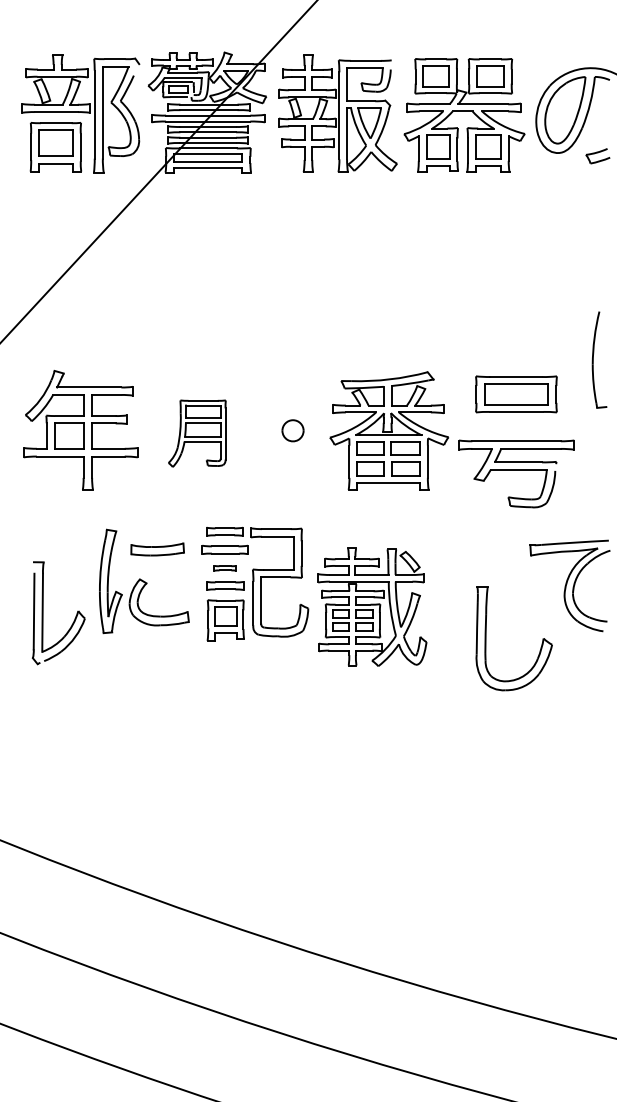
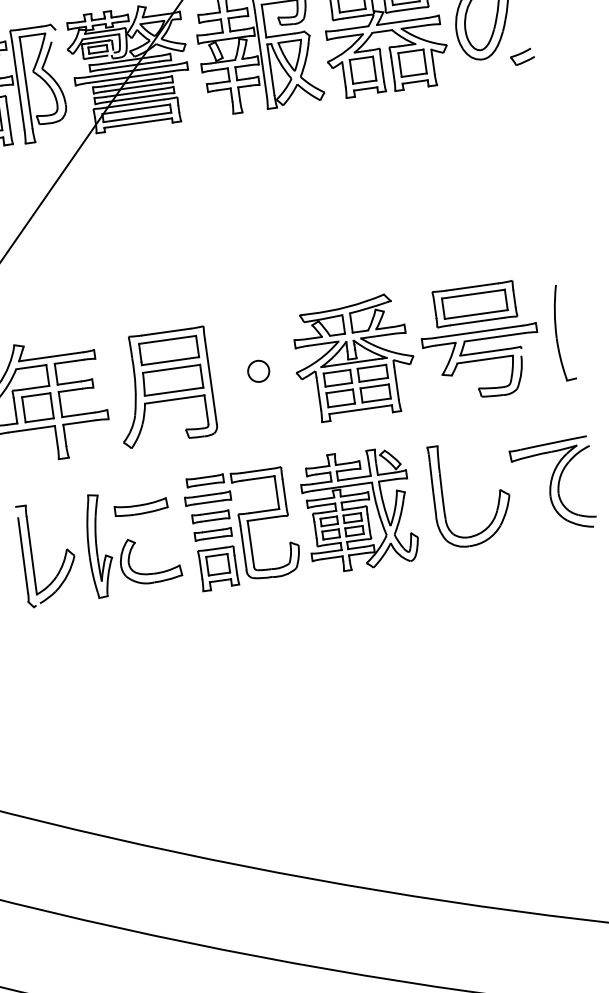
part: (599, 359) -> (562, 332), moved
part: (197, 433) -> (164, 387), size x1.67
part: (516, 473) -> (483, 363), moved
part: (225, 568) -> (211, 517), size x1.67
part: (372, 606) -> (359, 509), moved
part: (43, 613) -> (32, 556), moved
part: (486, 638) -> (443, 497), moved

